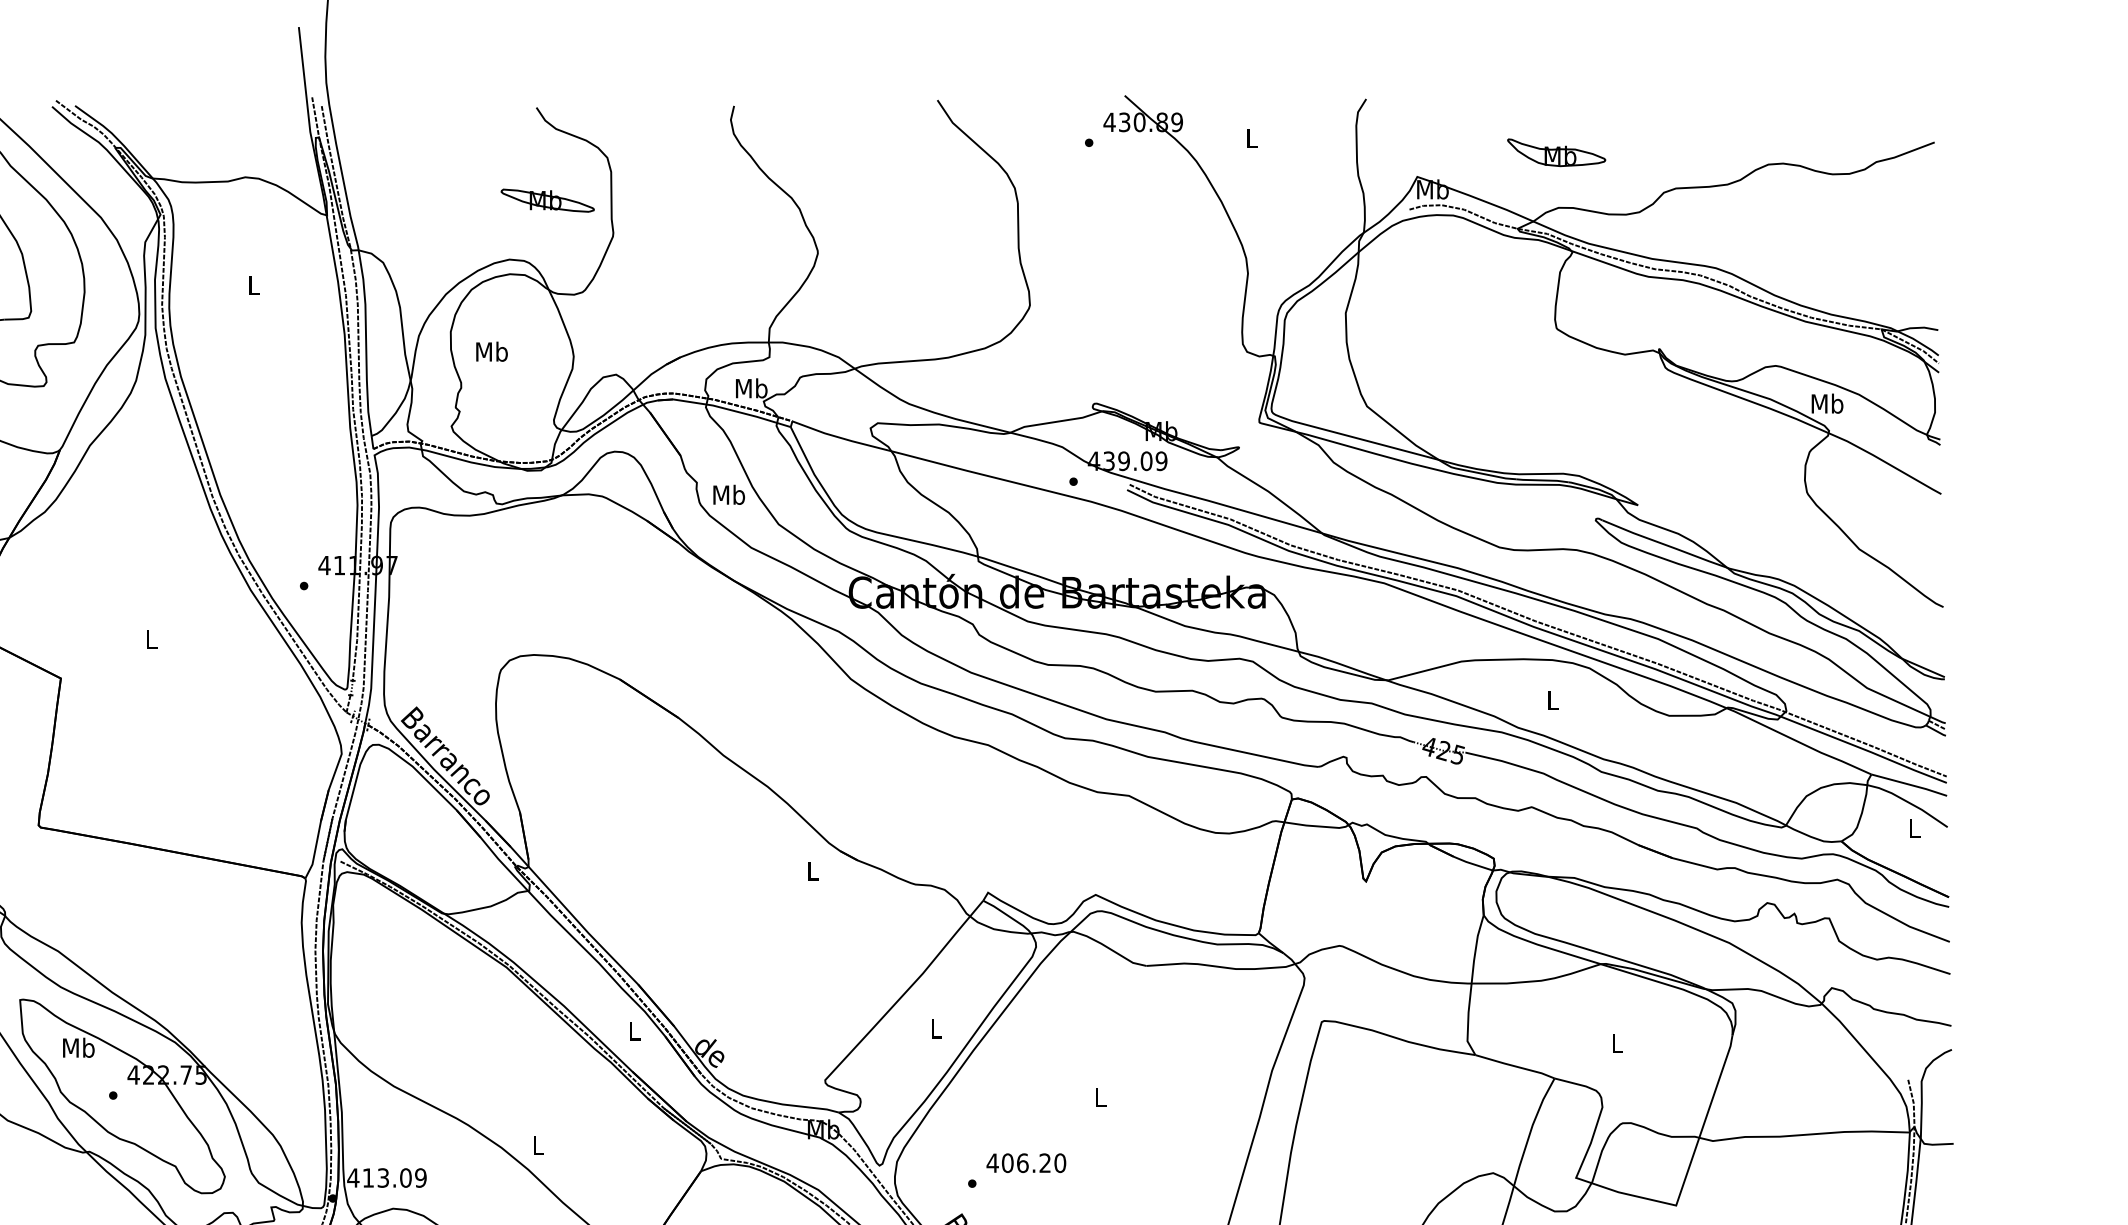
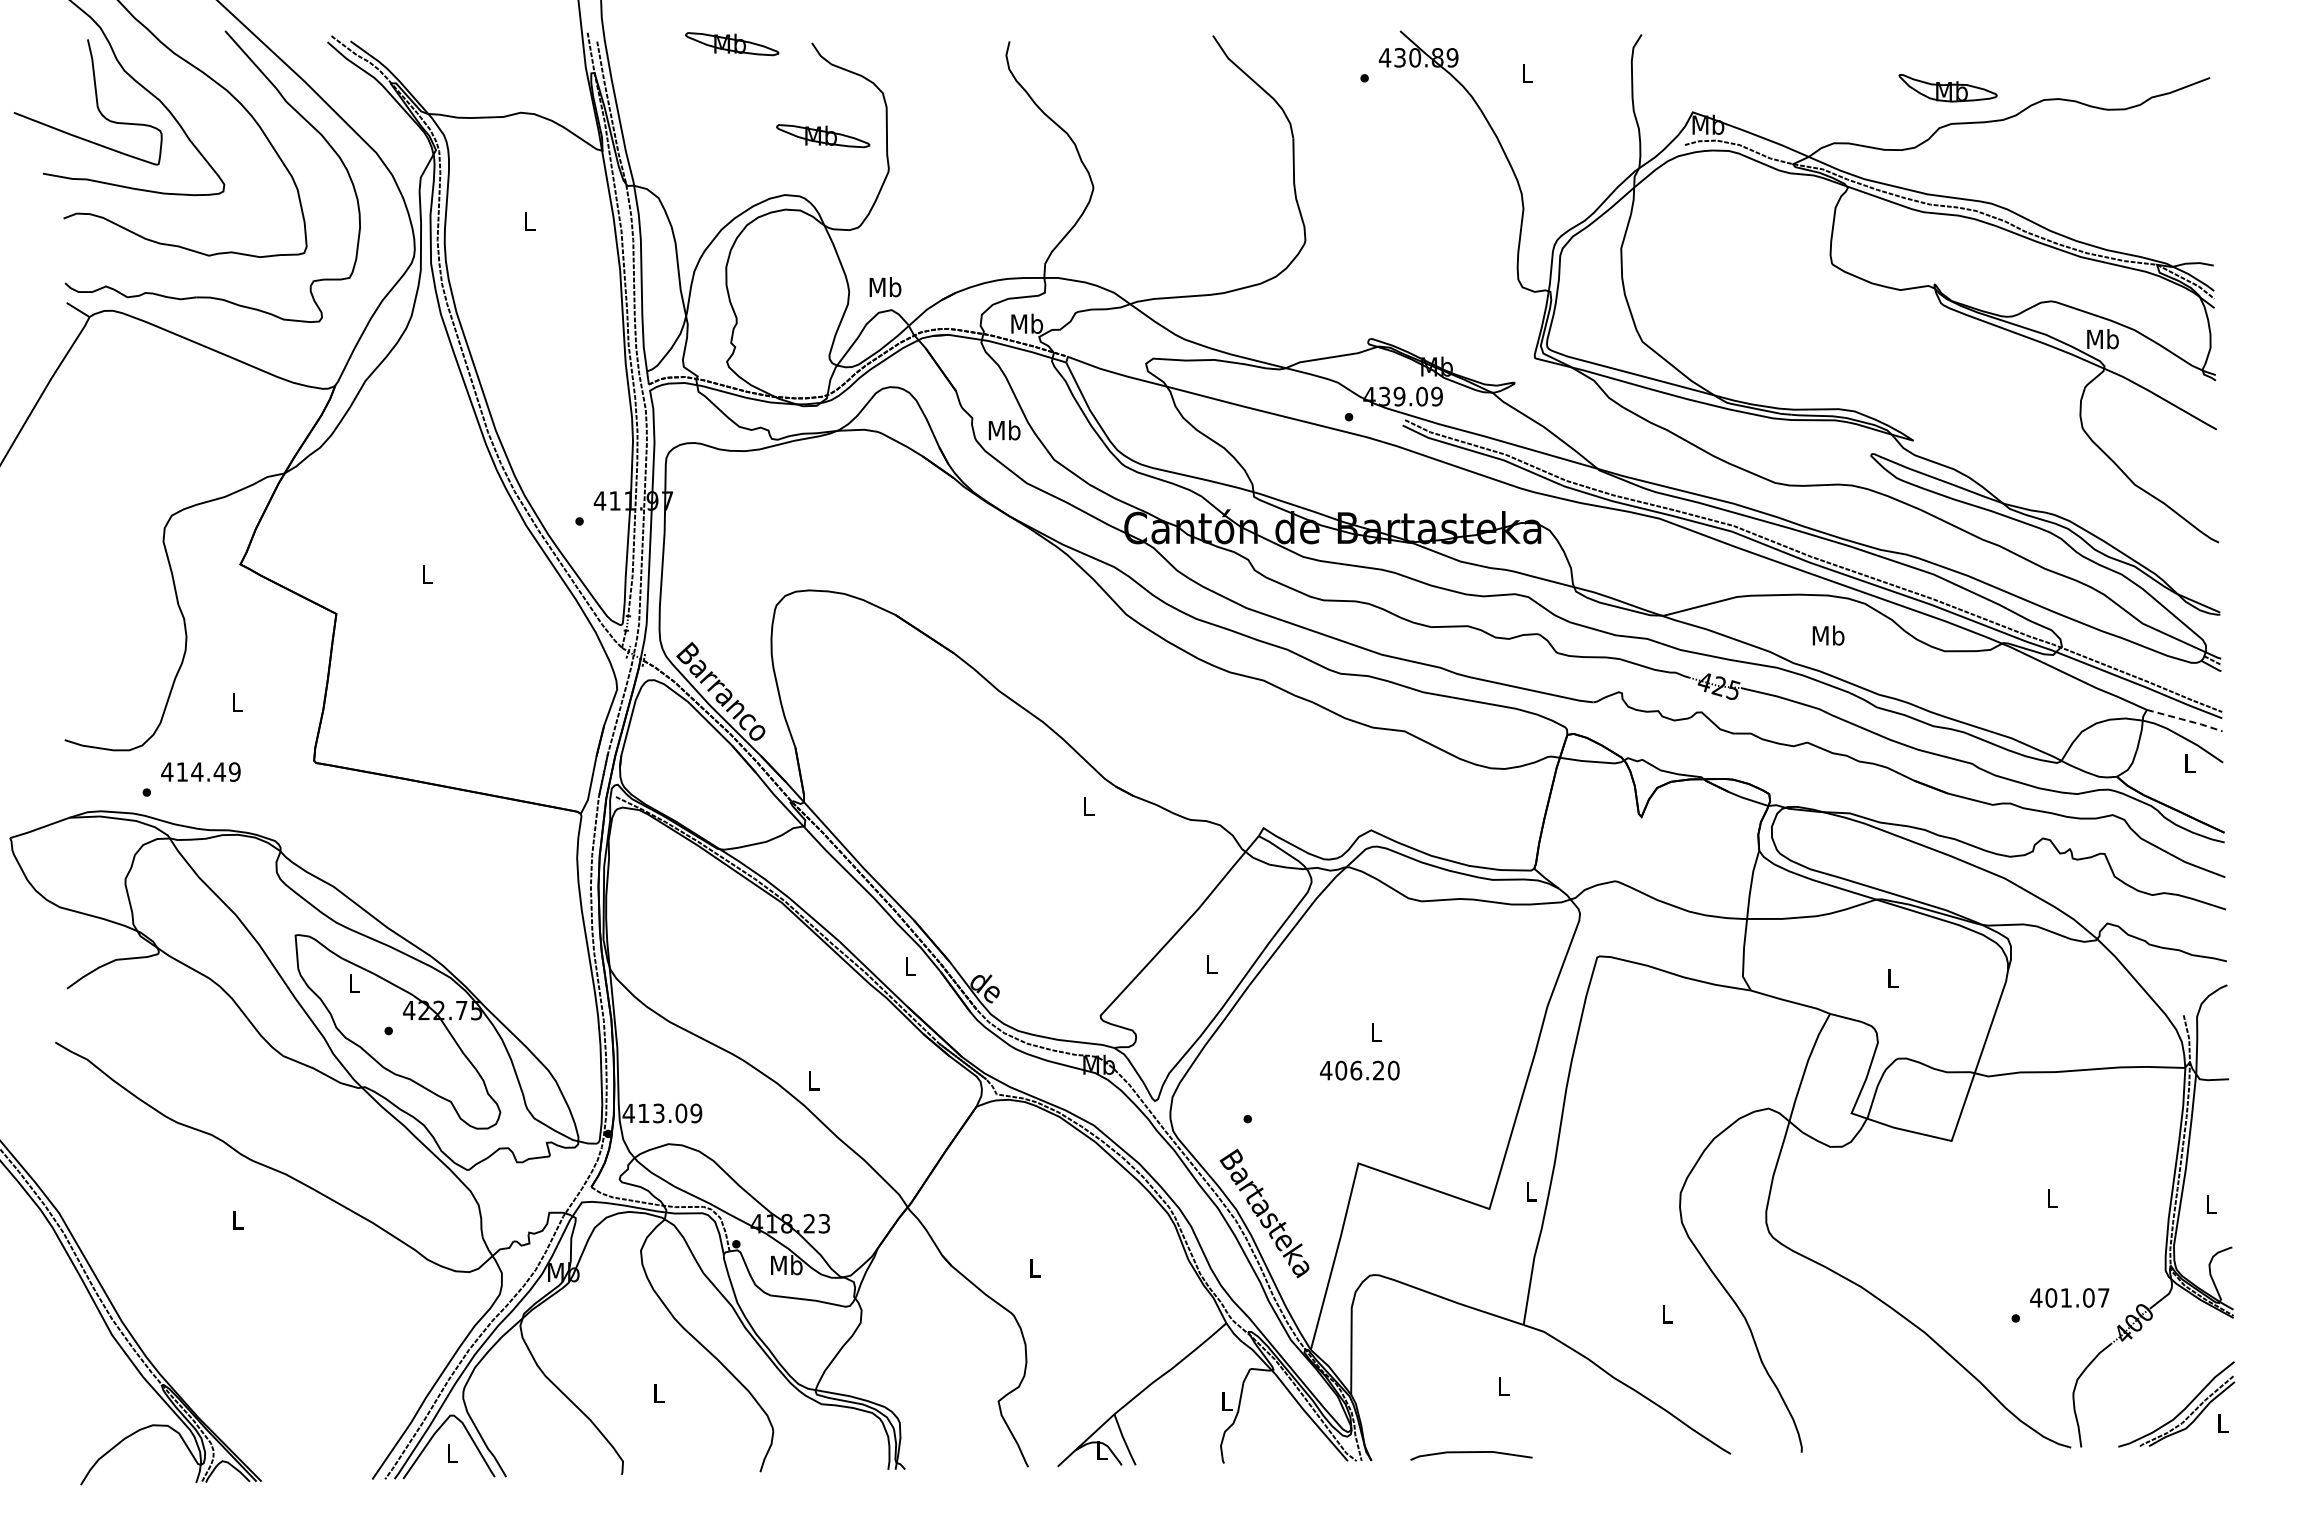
part: (457, 109) -> (732, 44), added
part: (1556, 152) -> (1947, 87), moved
text: (492, 352) -> (885, 287), moved
text: (1553, 700) -> (1828, 635), L -> Mb
line: (1910, 785) -> (2185, 720), solid -> dashed
text: (79, 1048) -> (354, 983), Mb -> L
text: (1026, 1163) -> (1359, 1070), moved

